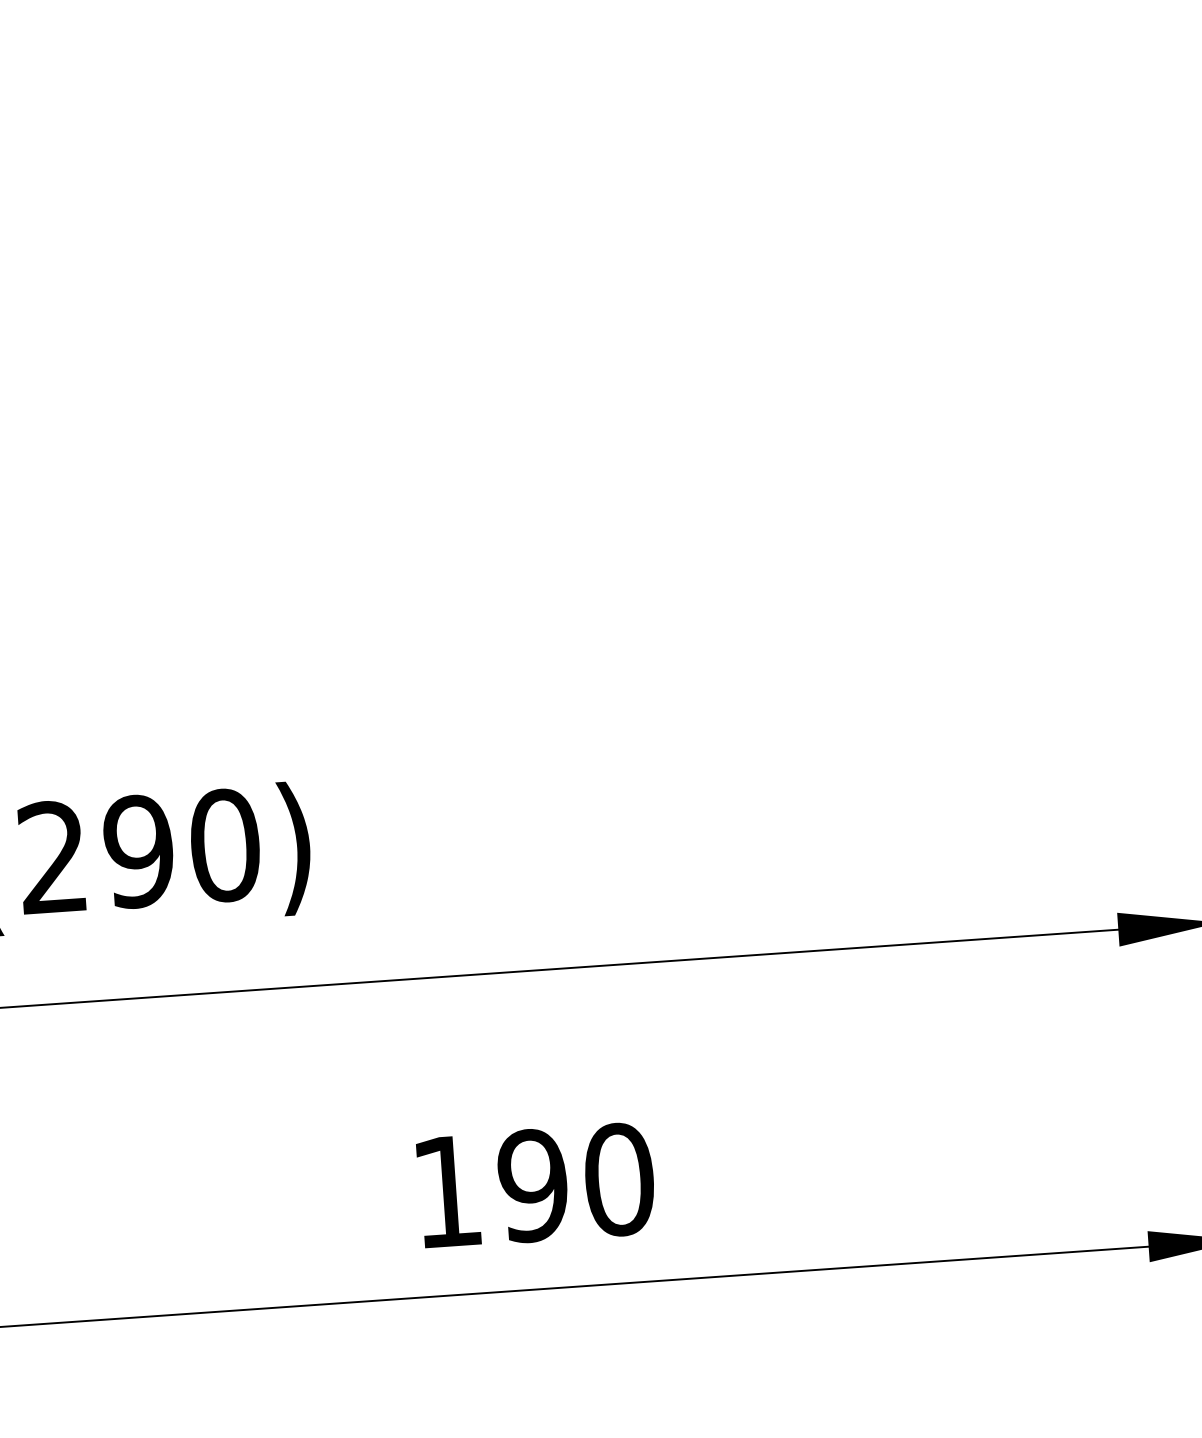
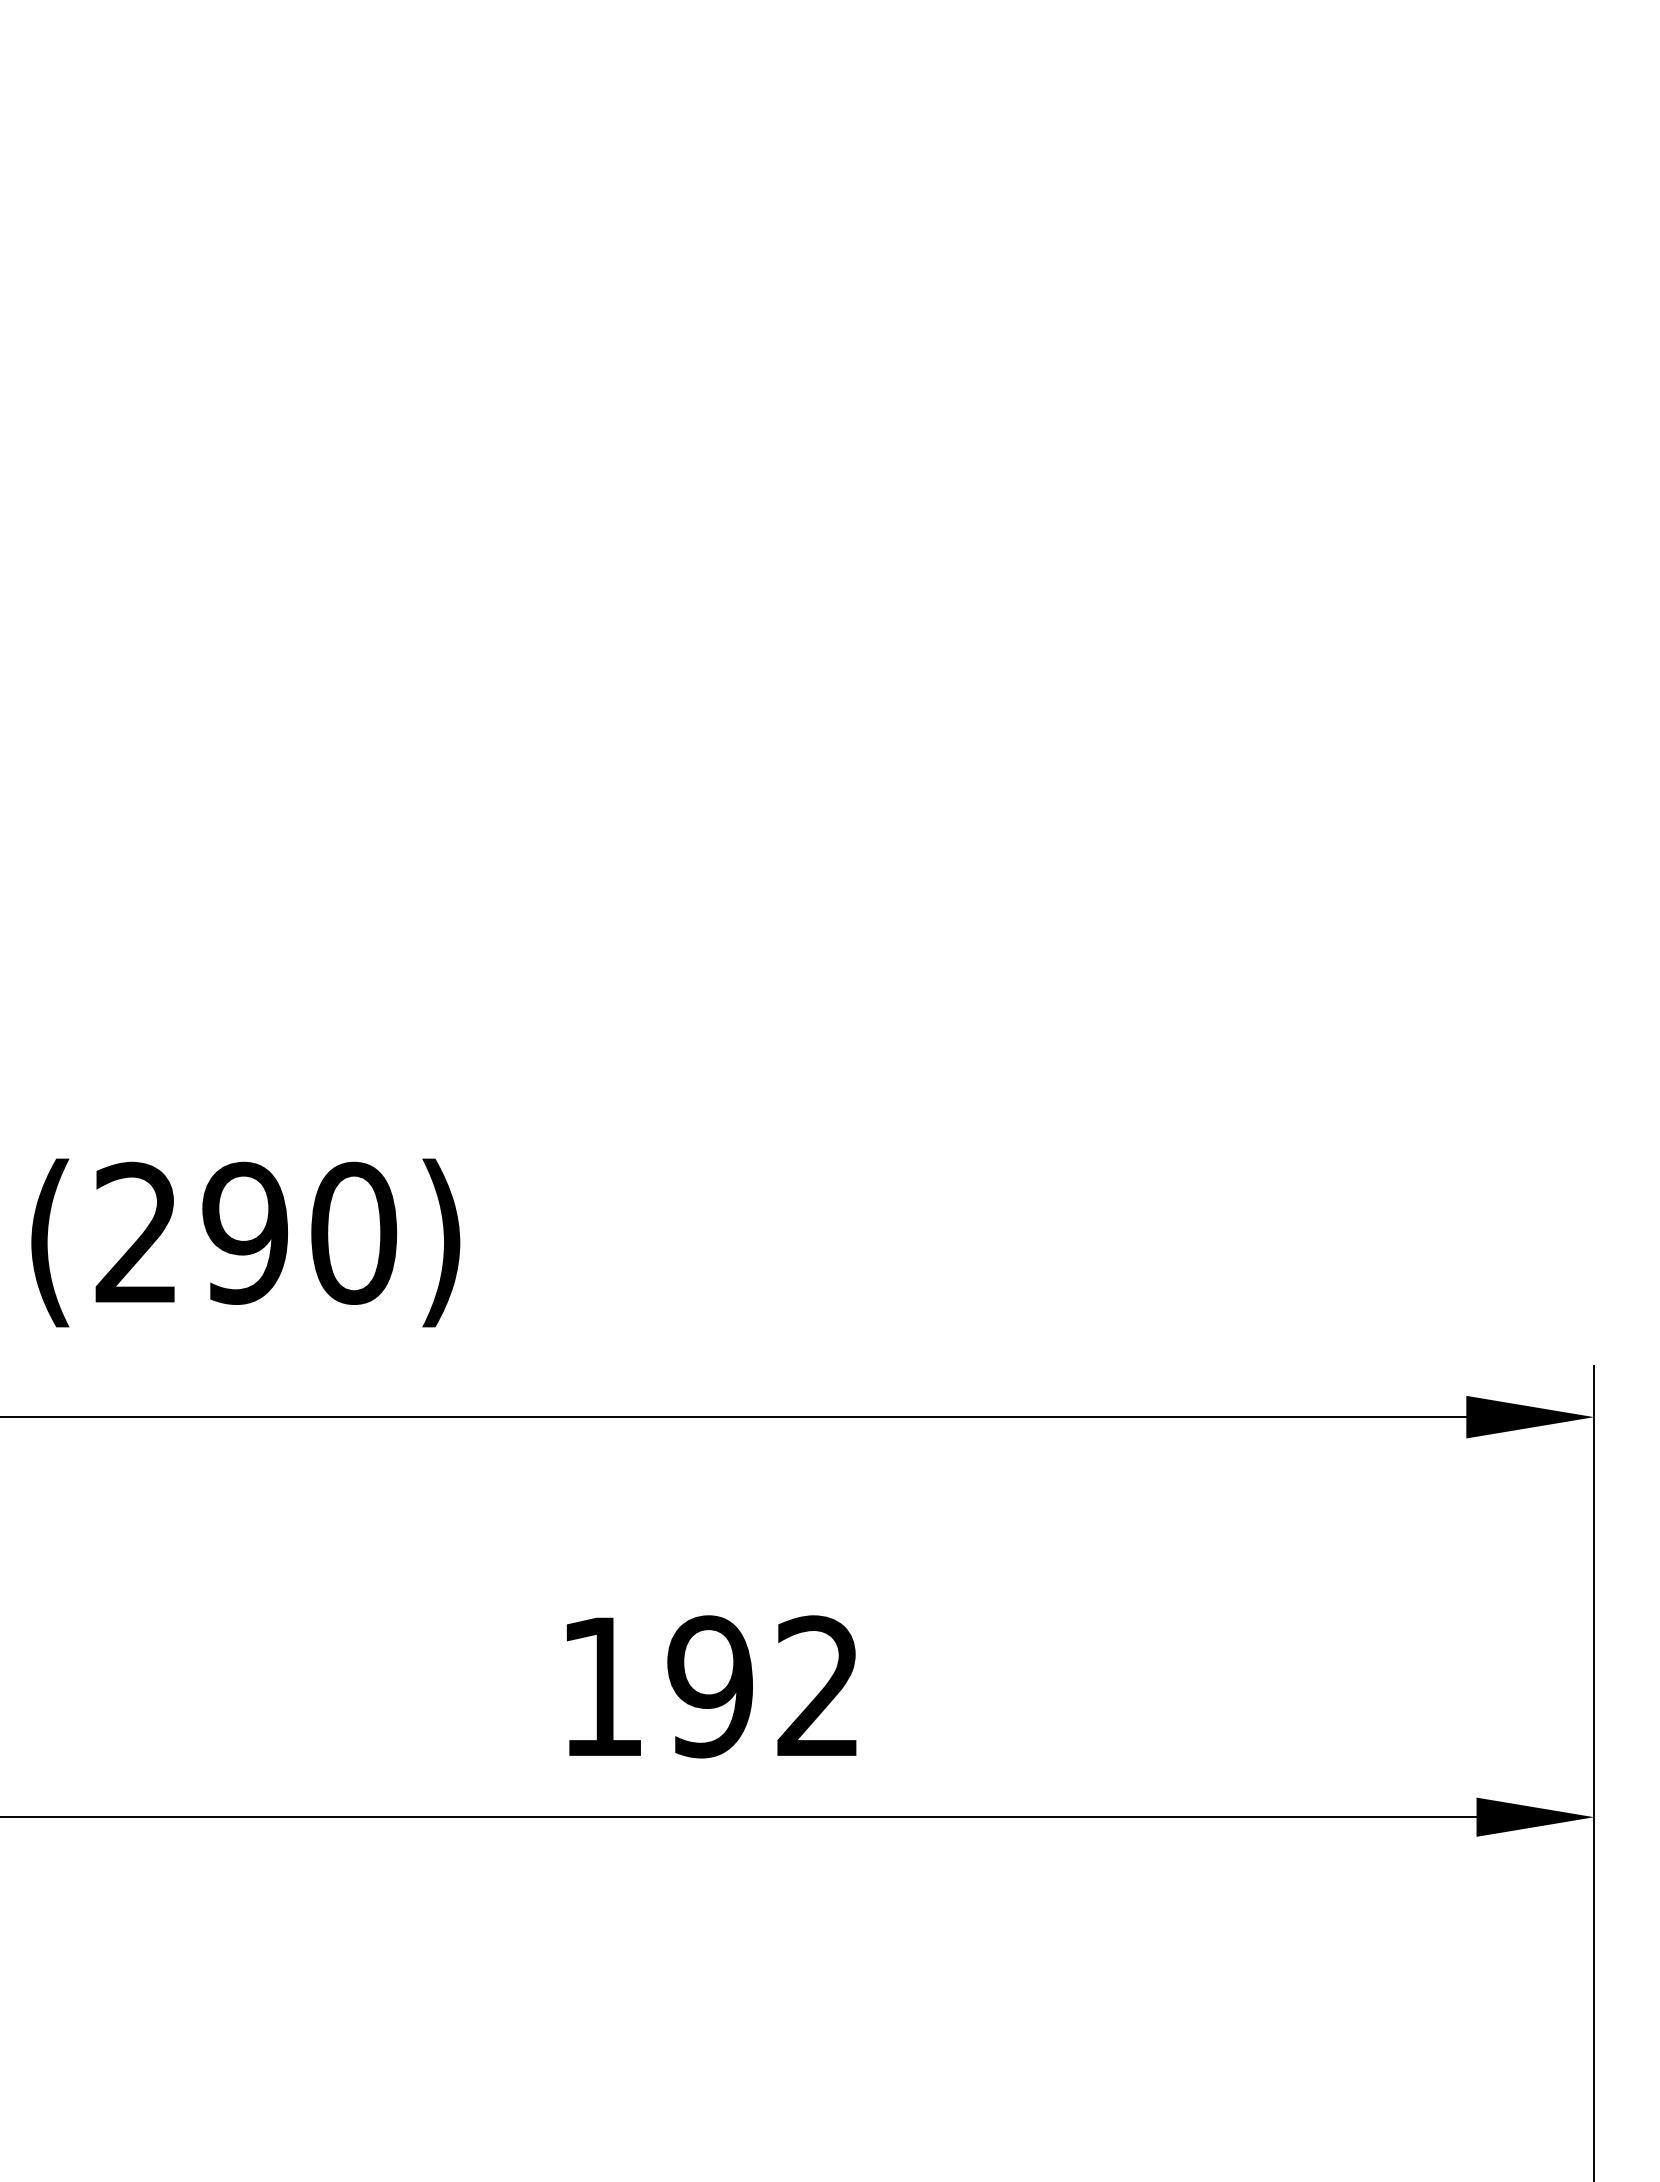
text: (619, 1179) -> (818, 1686), 190 -> 192

